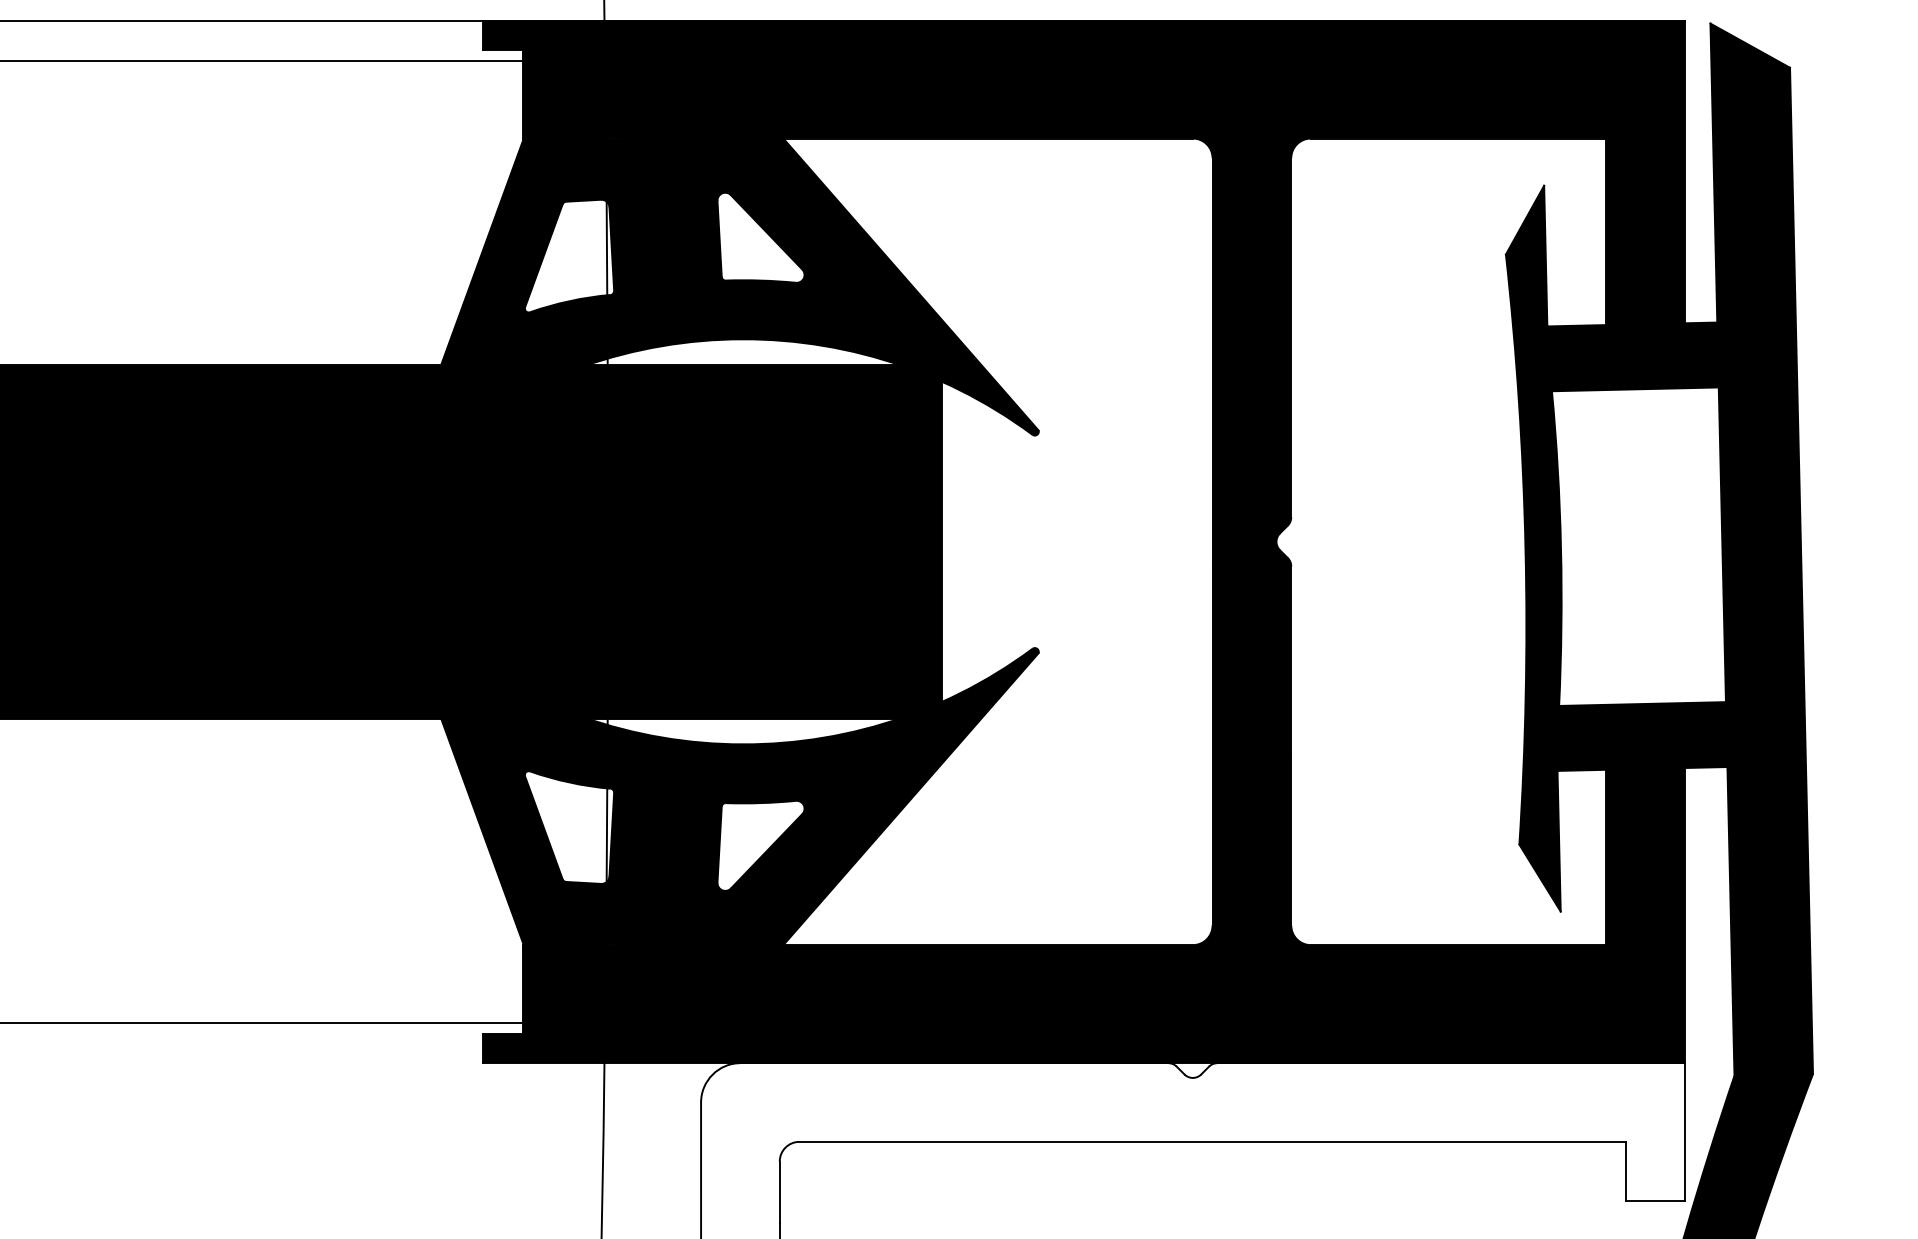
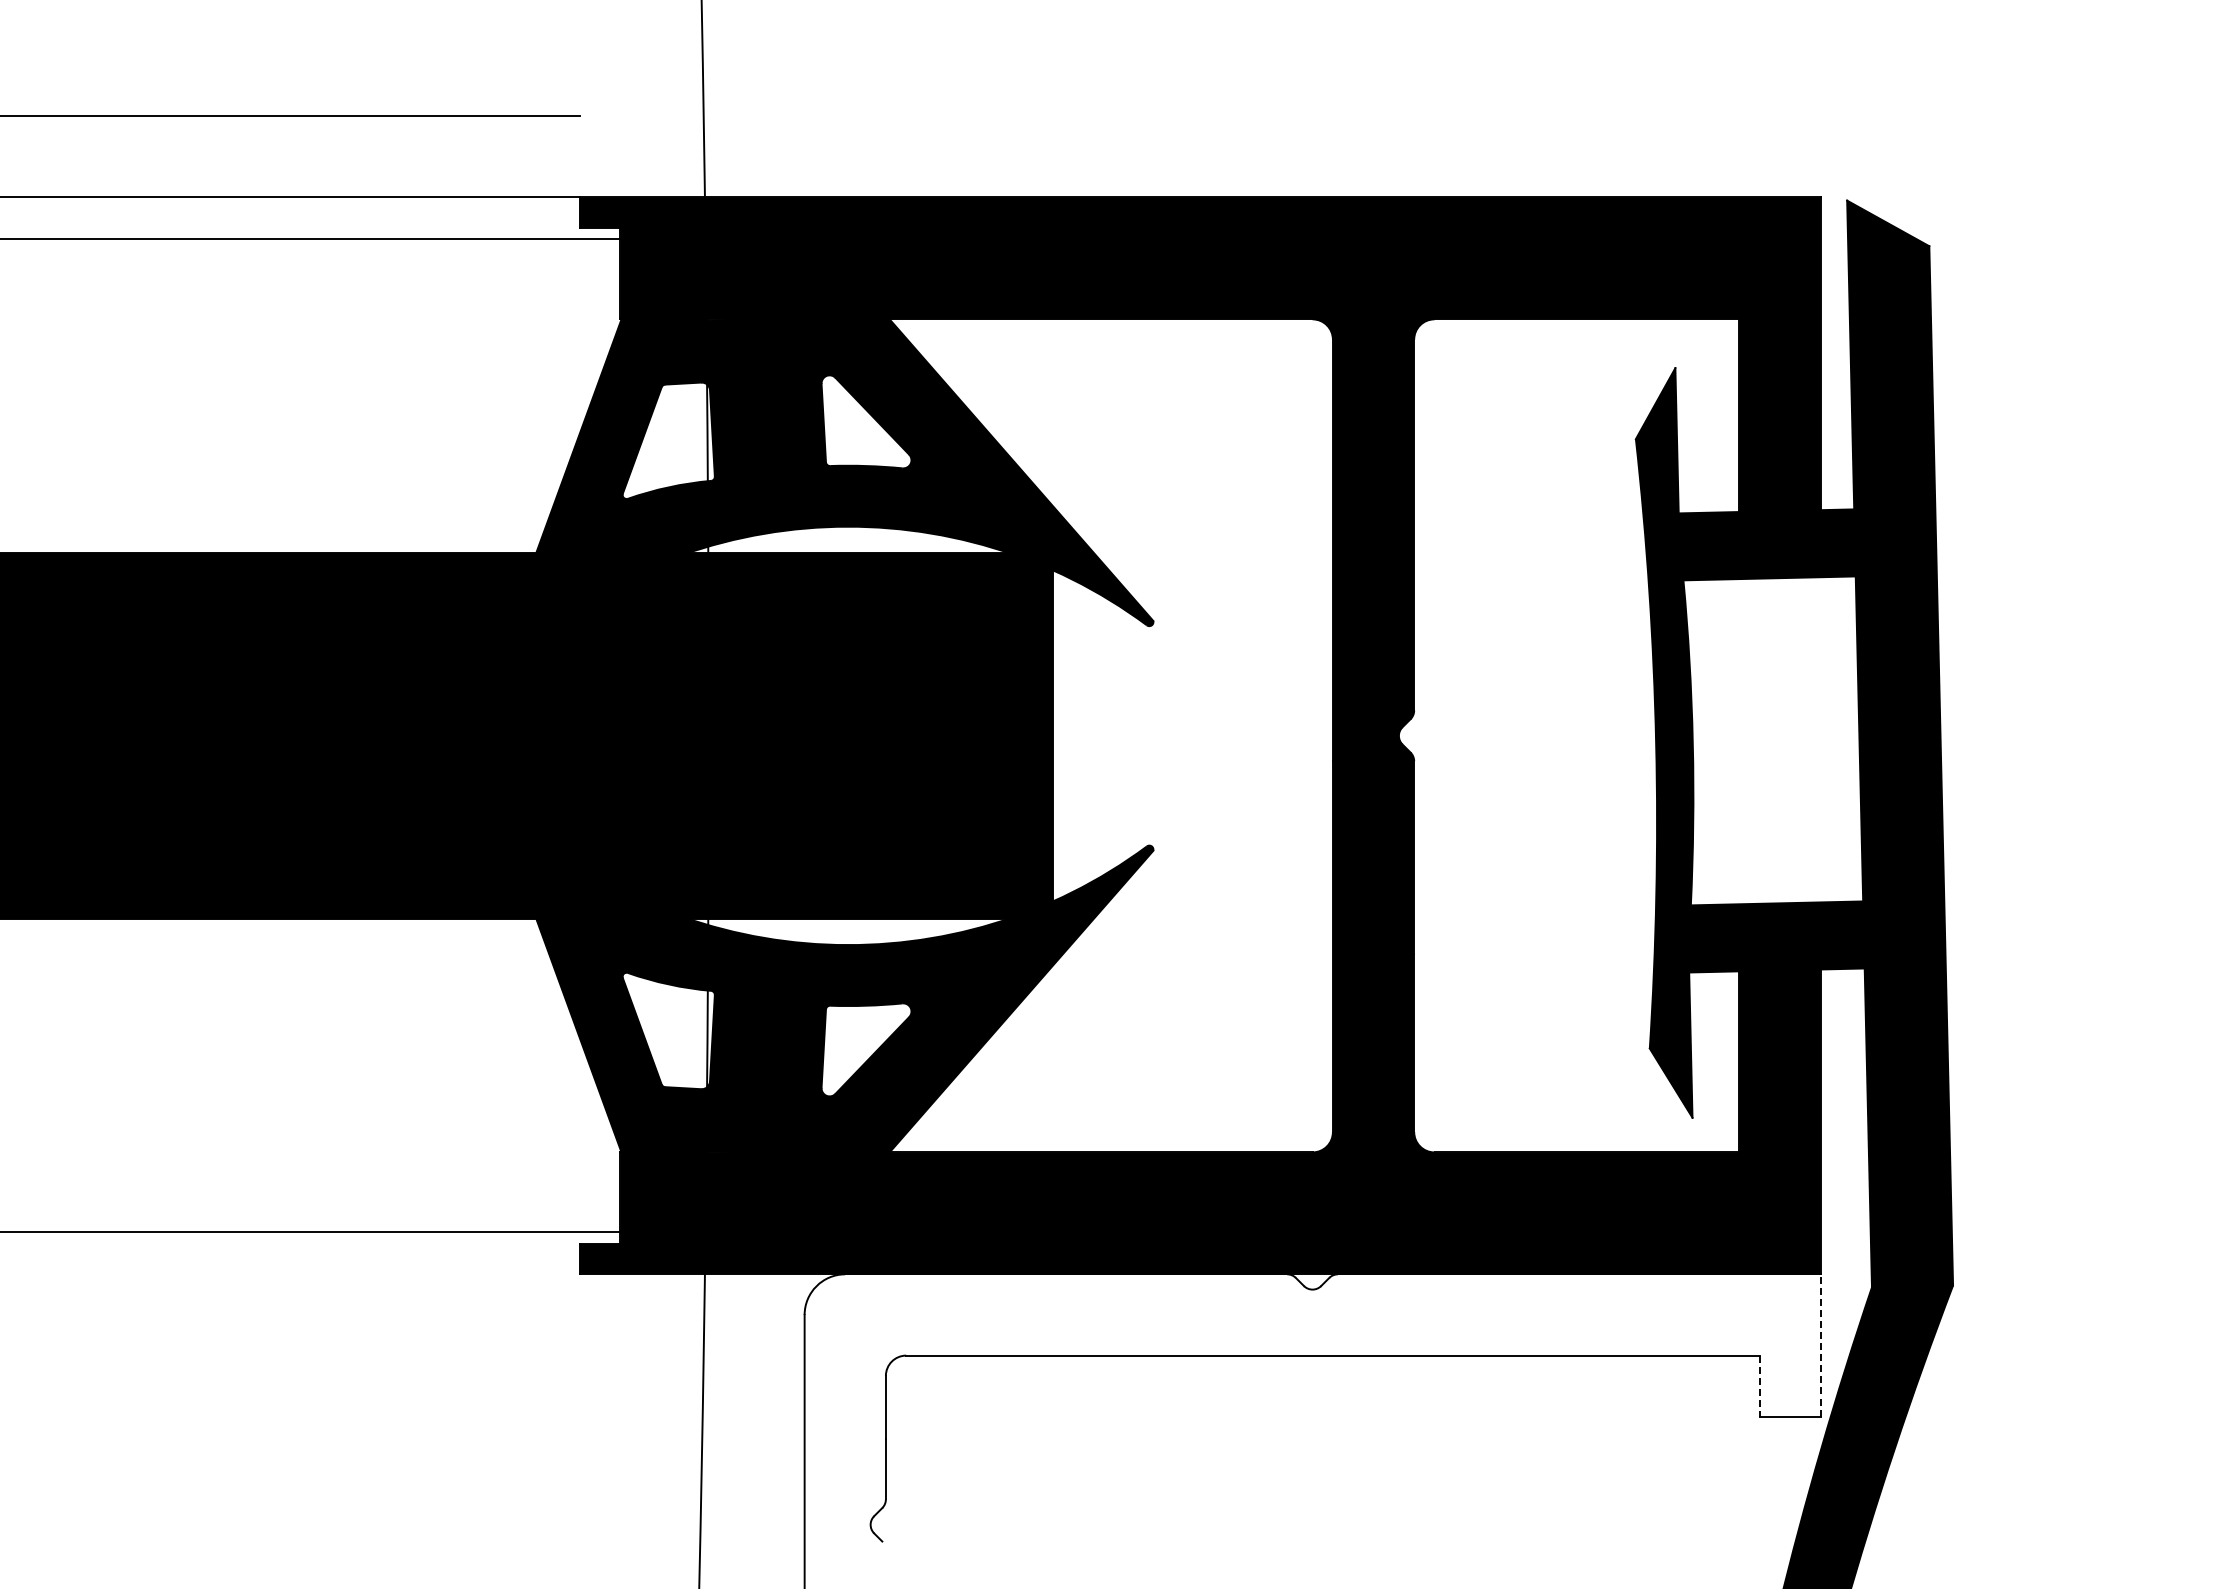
line: (1684, 1131) -> (1820, 1344), solid -> dashed
line: (1625, 1171) -> (1759, 1386), solid -> dashed

